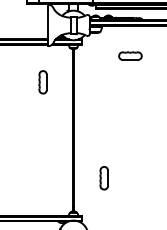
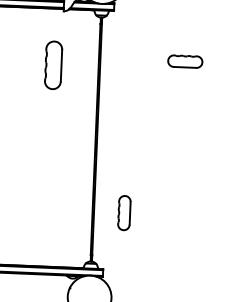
part: (130, 55) -> (185, 60), moved
part: (42, 82) -> (52, 65), size x1.4
part: (103, 178) -> (123, 213), moved

